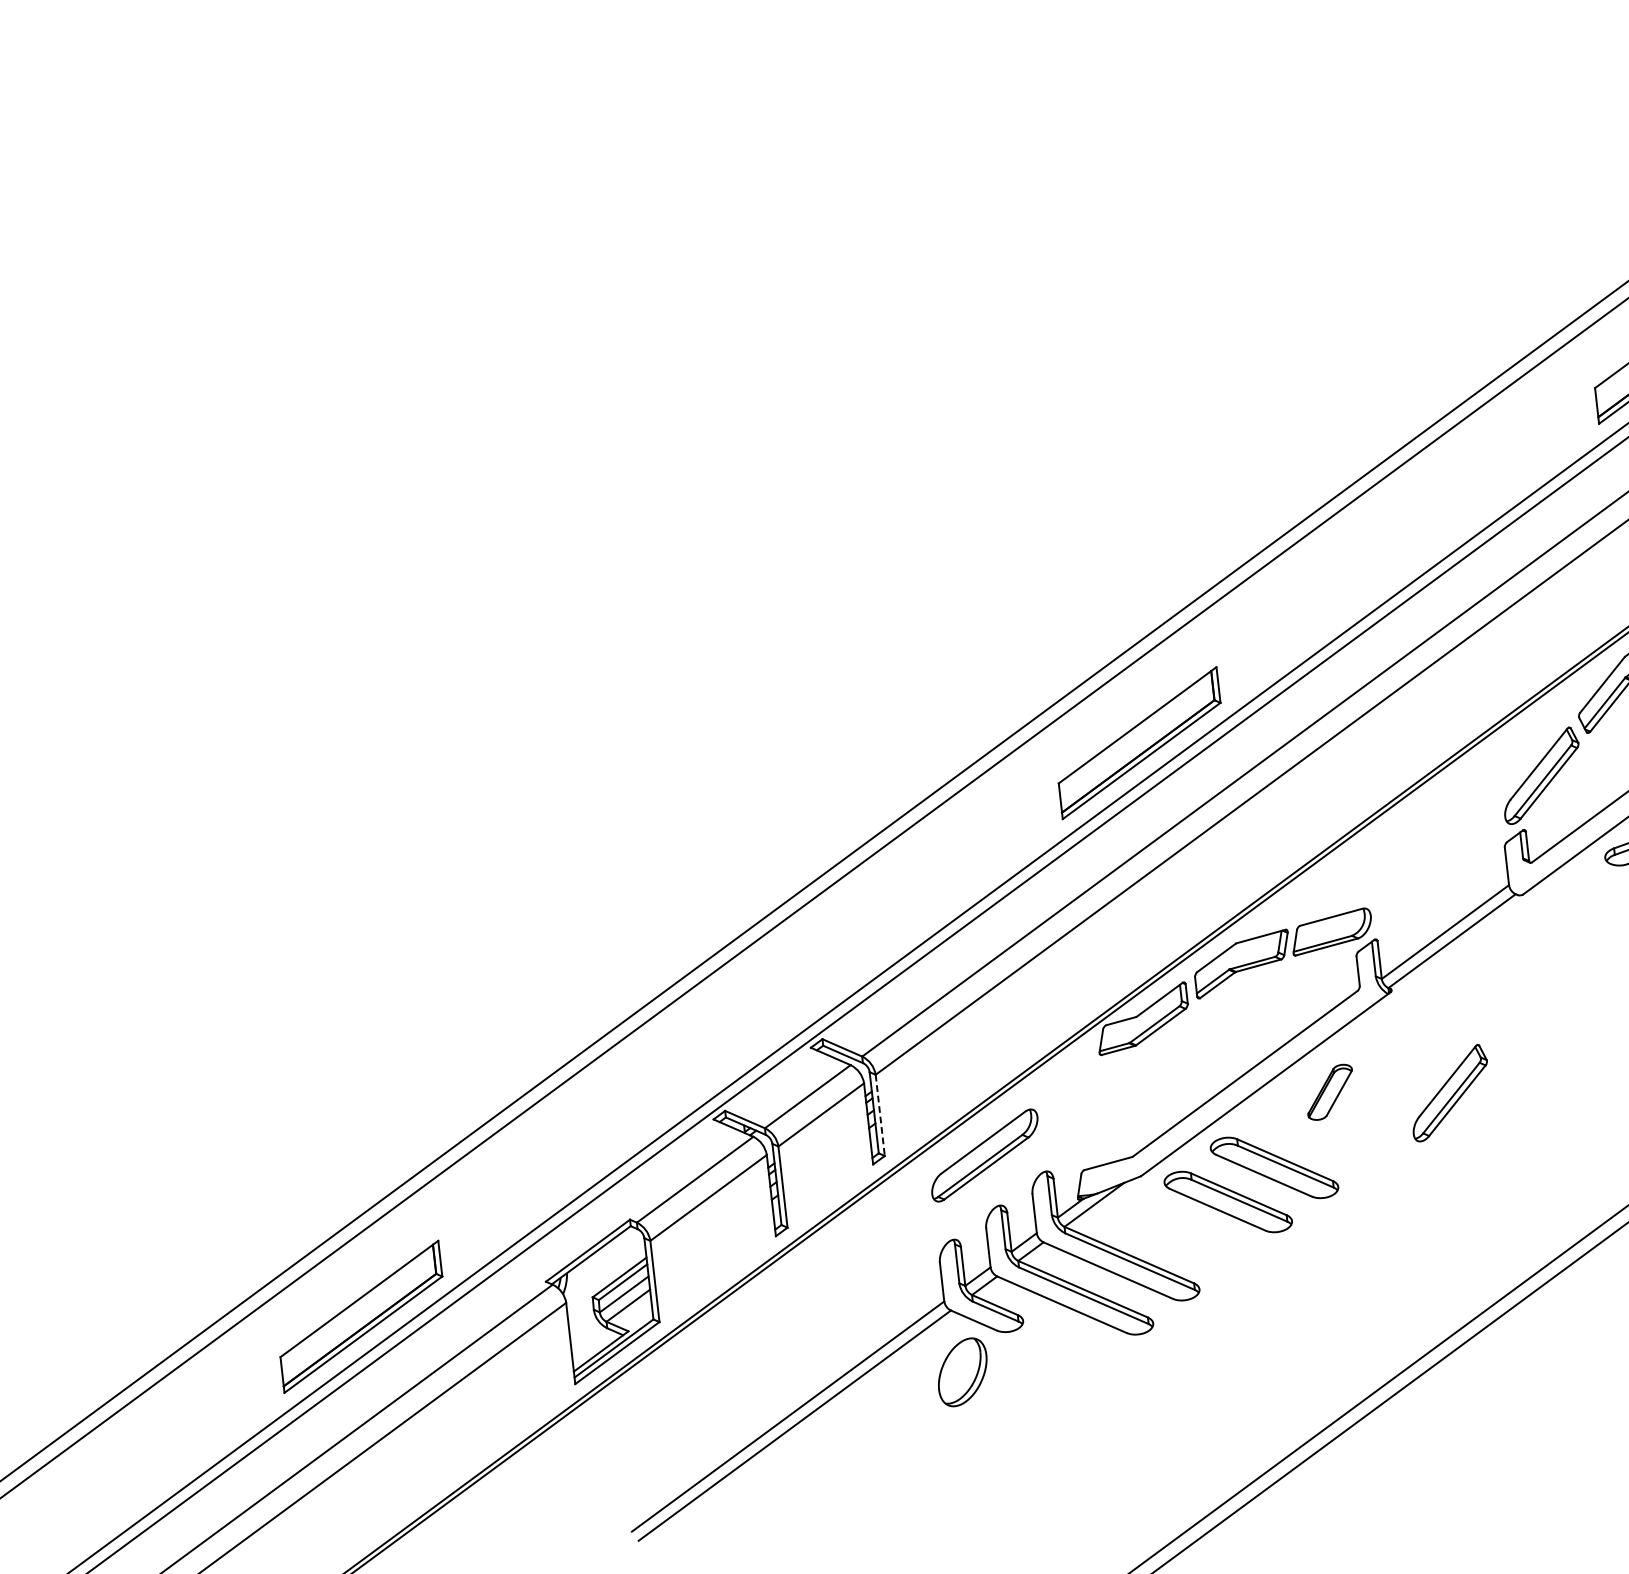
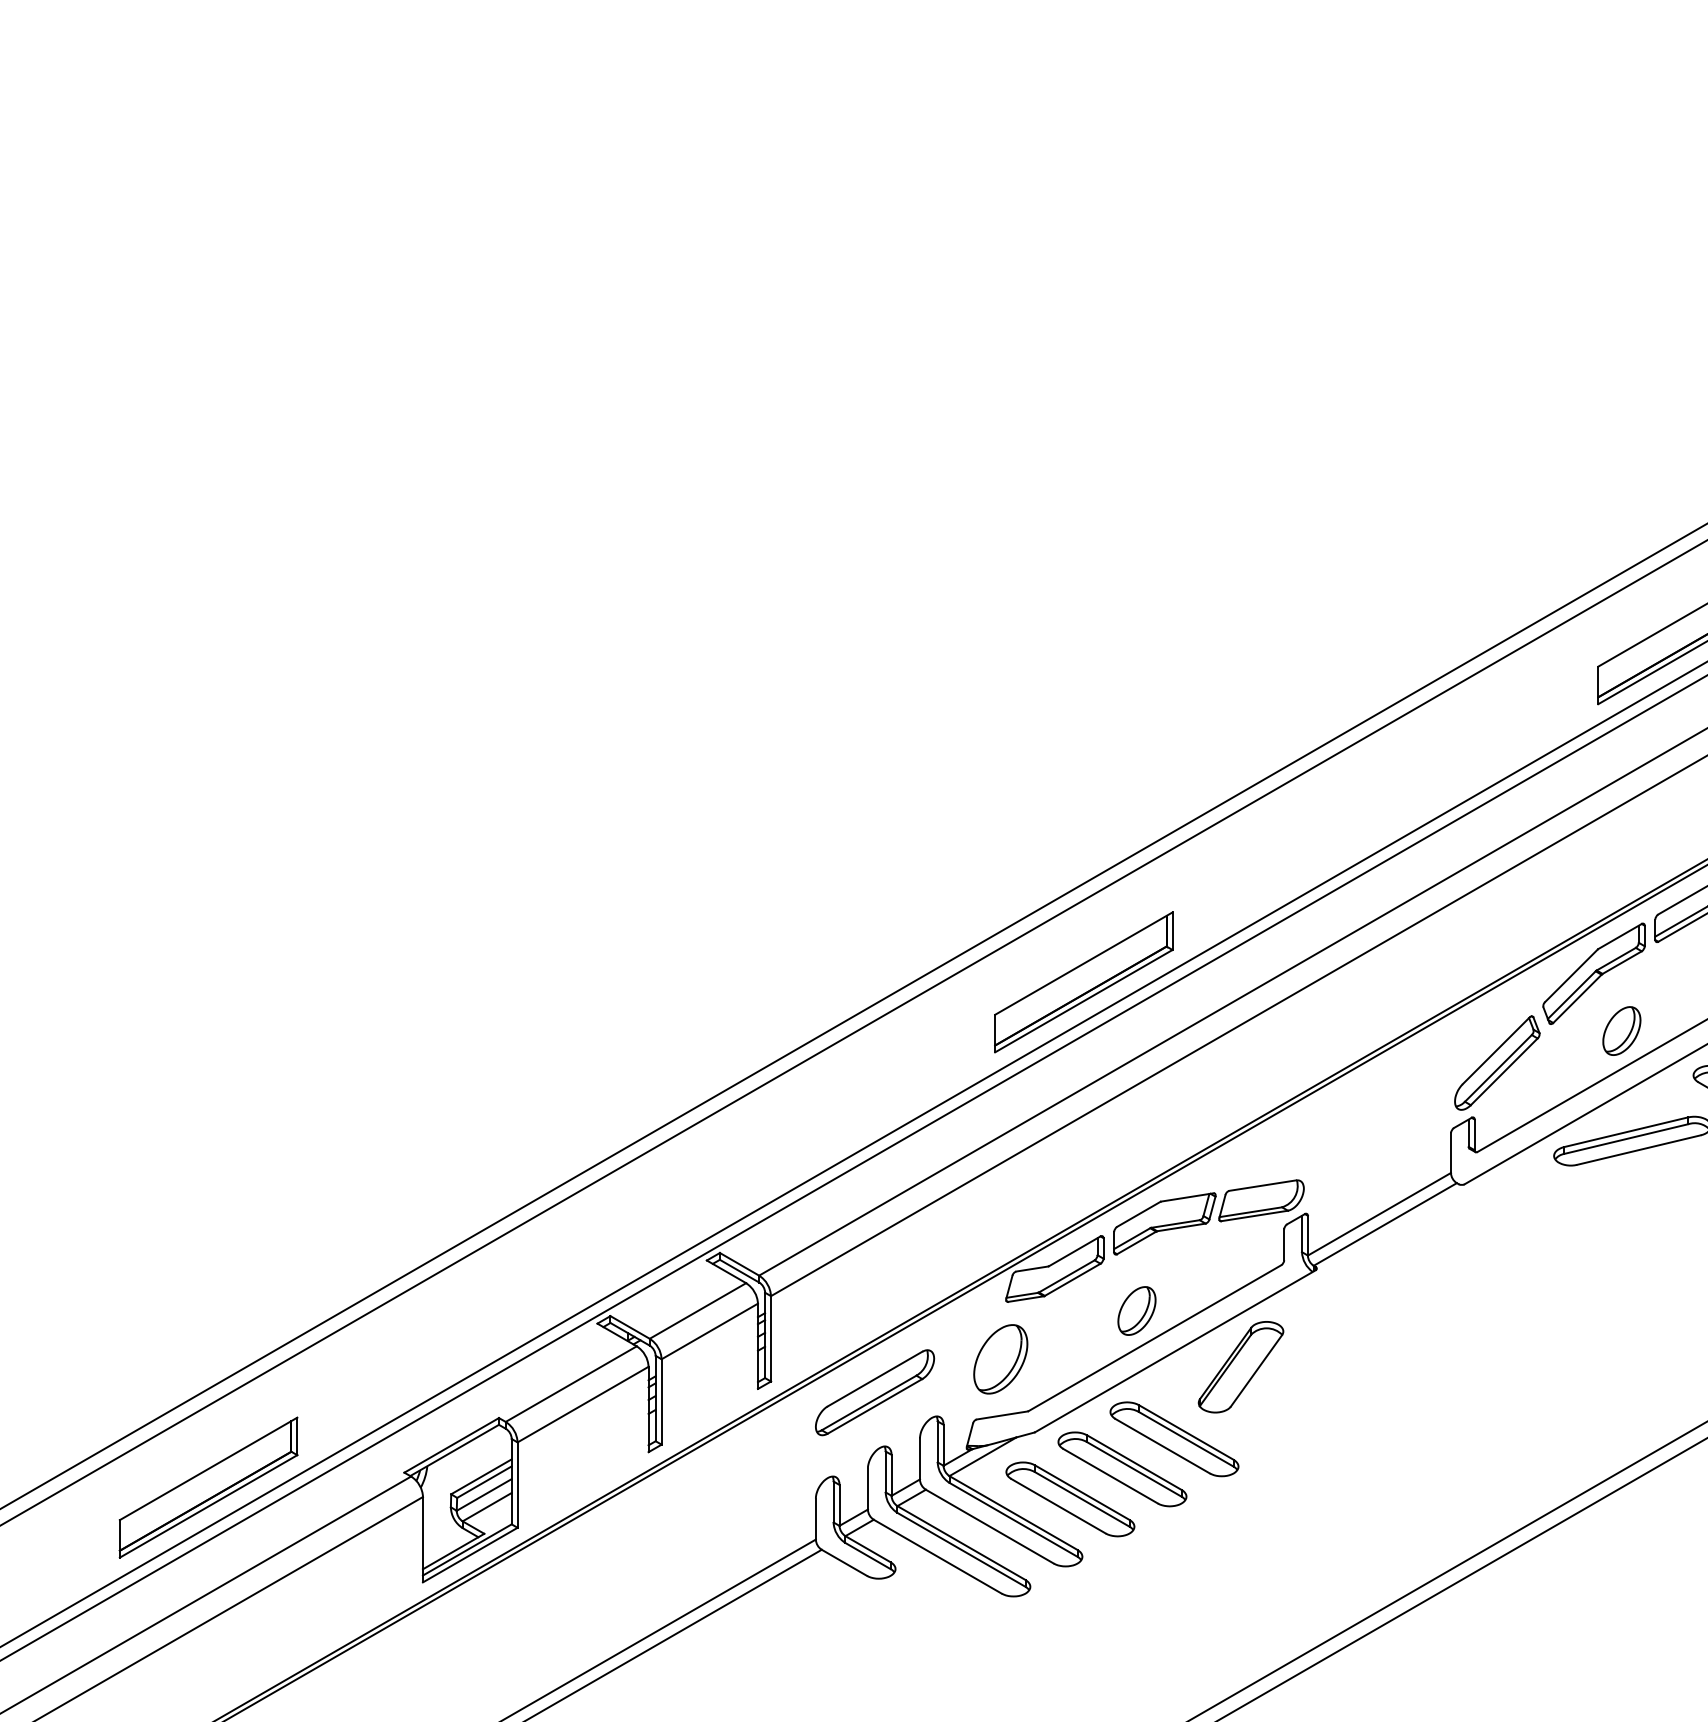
part: (1224, 1049) -> (1136, 1310), added
part: (1329, 1092) -> (1240, 1367), size x1.67
part: (1449, 1092) -> (1365, 1381), removed
line: (880, 1115) -> (771, 1338), dashed -> solid
part: (1182, 1236) -> (1070, 1499), added
part: (962, 1372) -> (1000, 1359), moved

